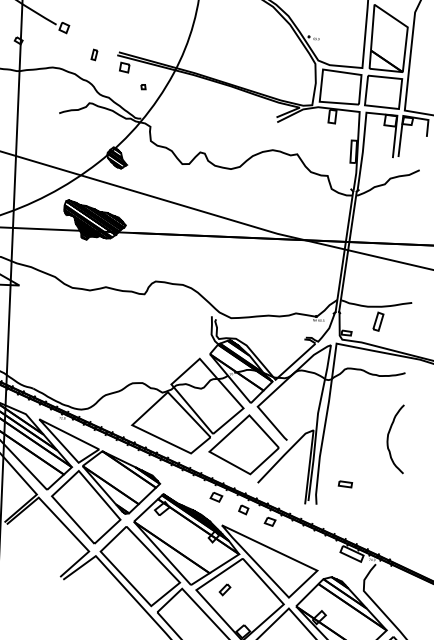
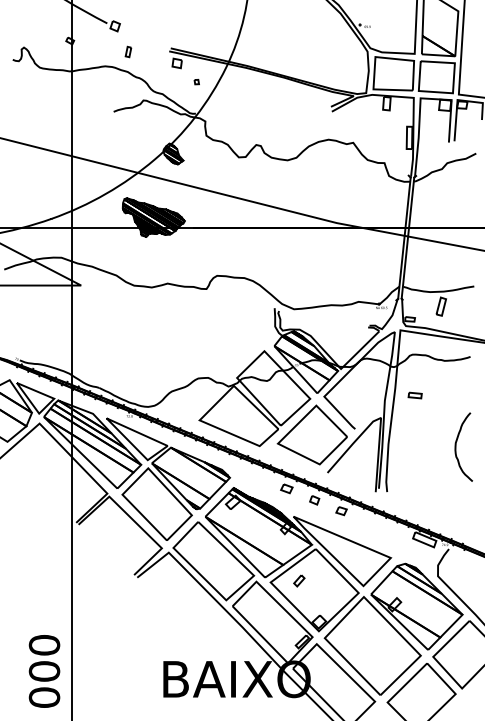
part: (94, 54) -> (128, 51), moved
curve: (388, 438) -> (456, 446), moved
part: (344, 484) -> (414, 395), moved

